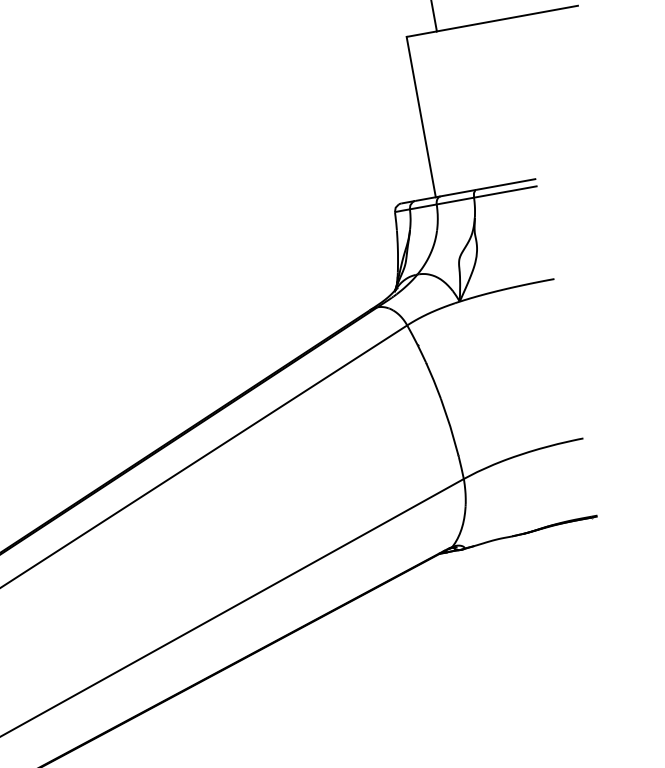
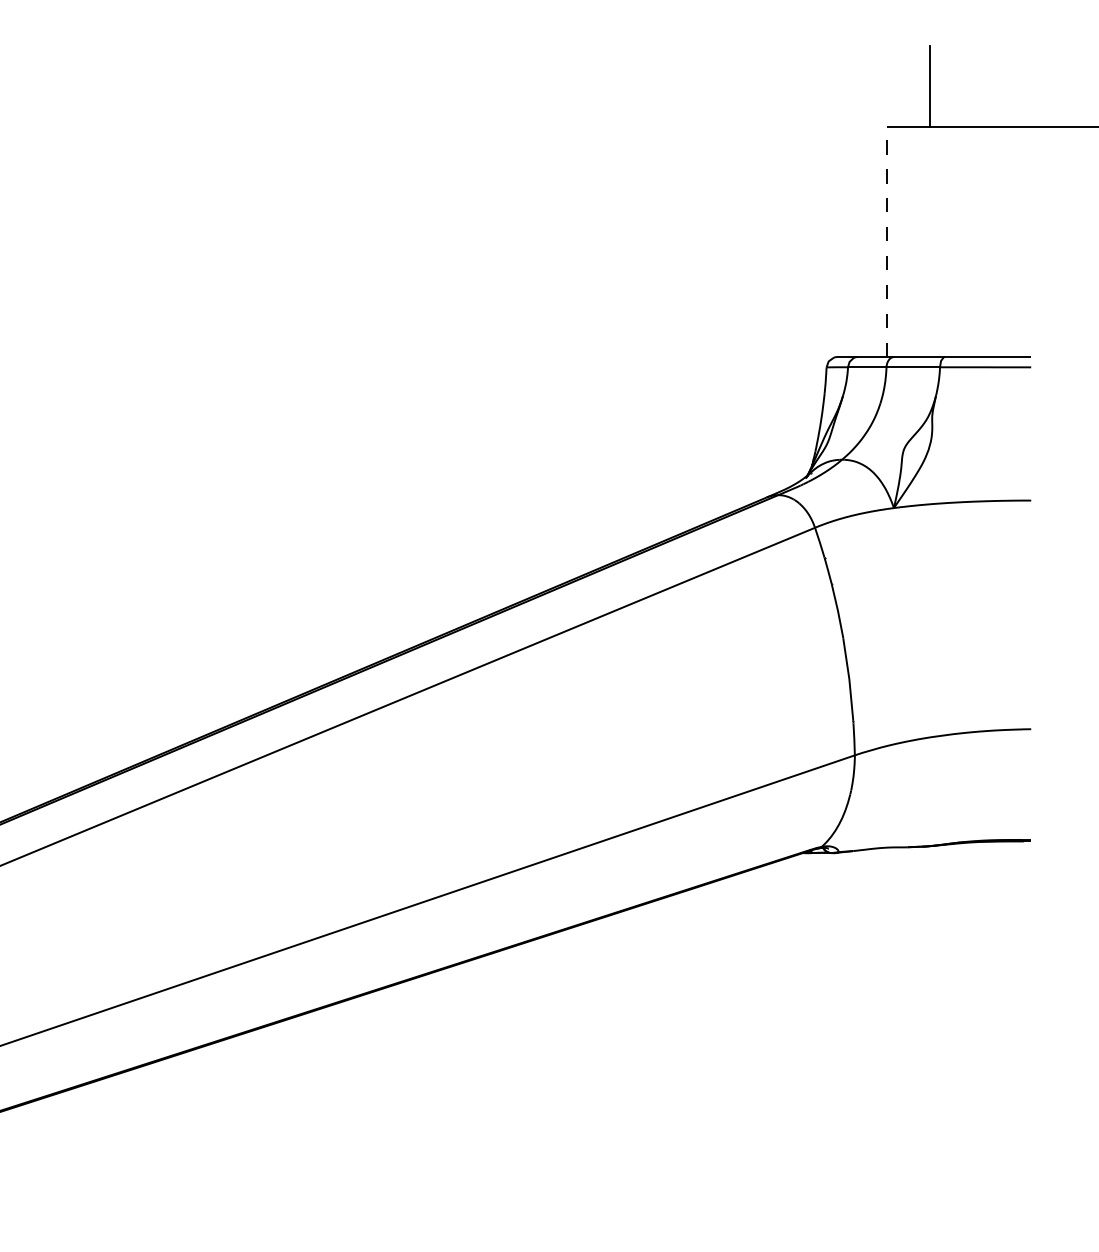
line: (421, 116) -> (887, 241), solid -> dashed

